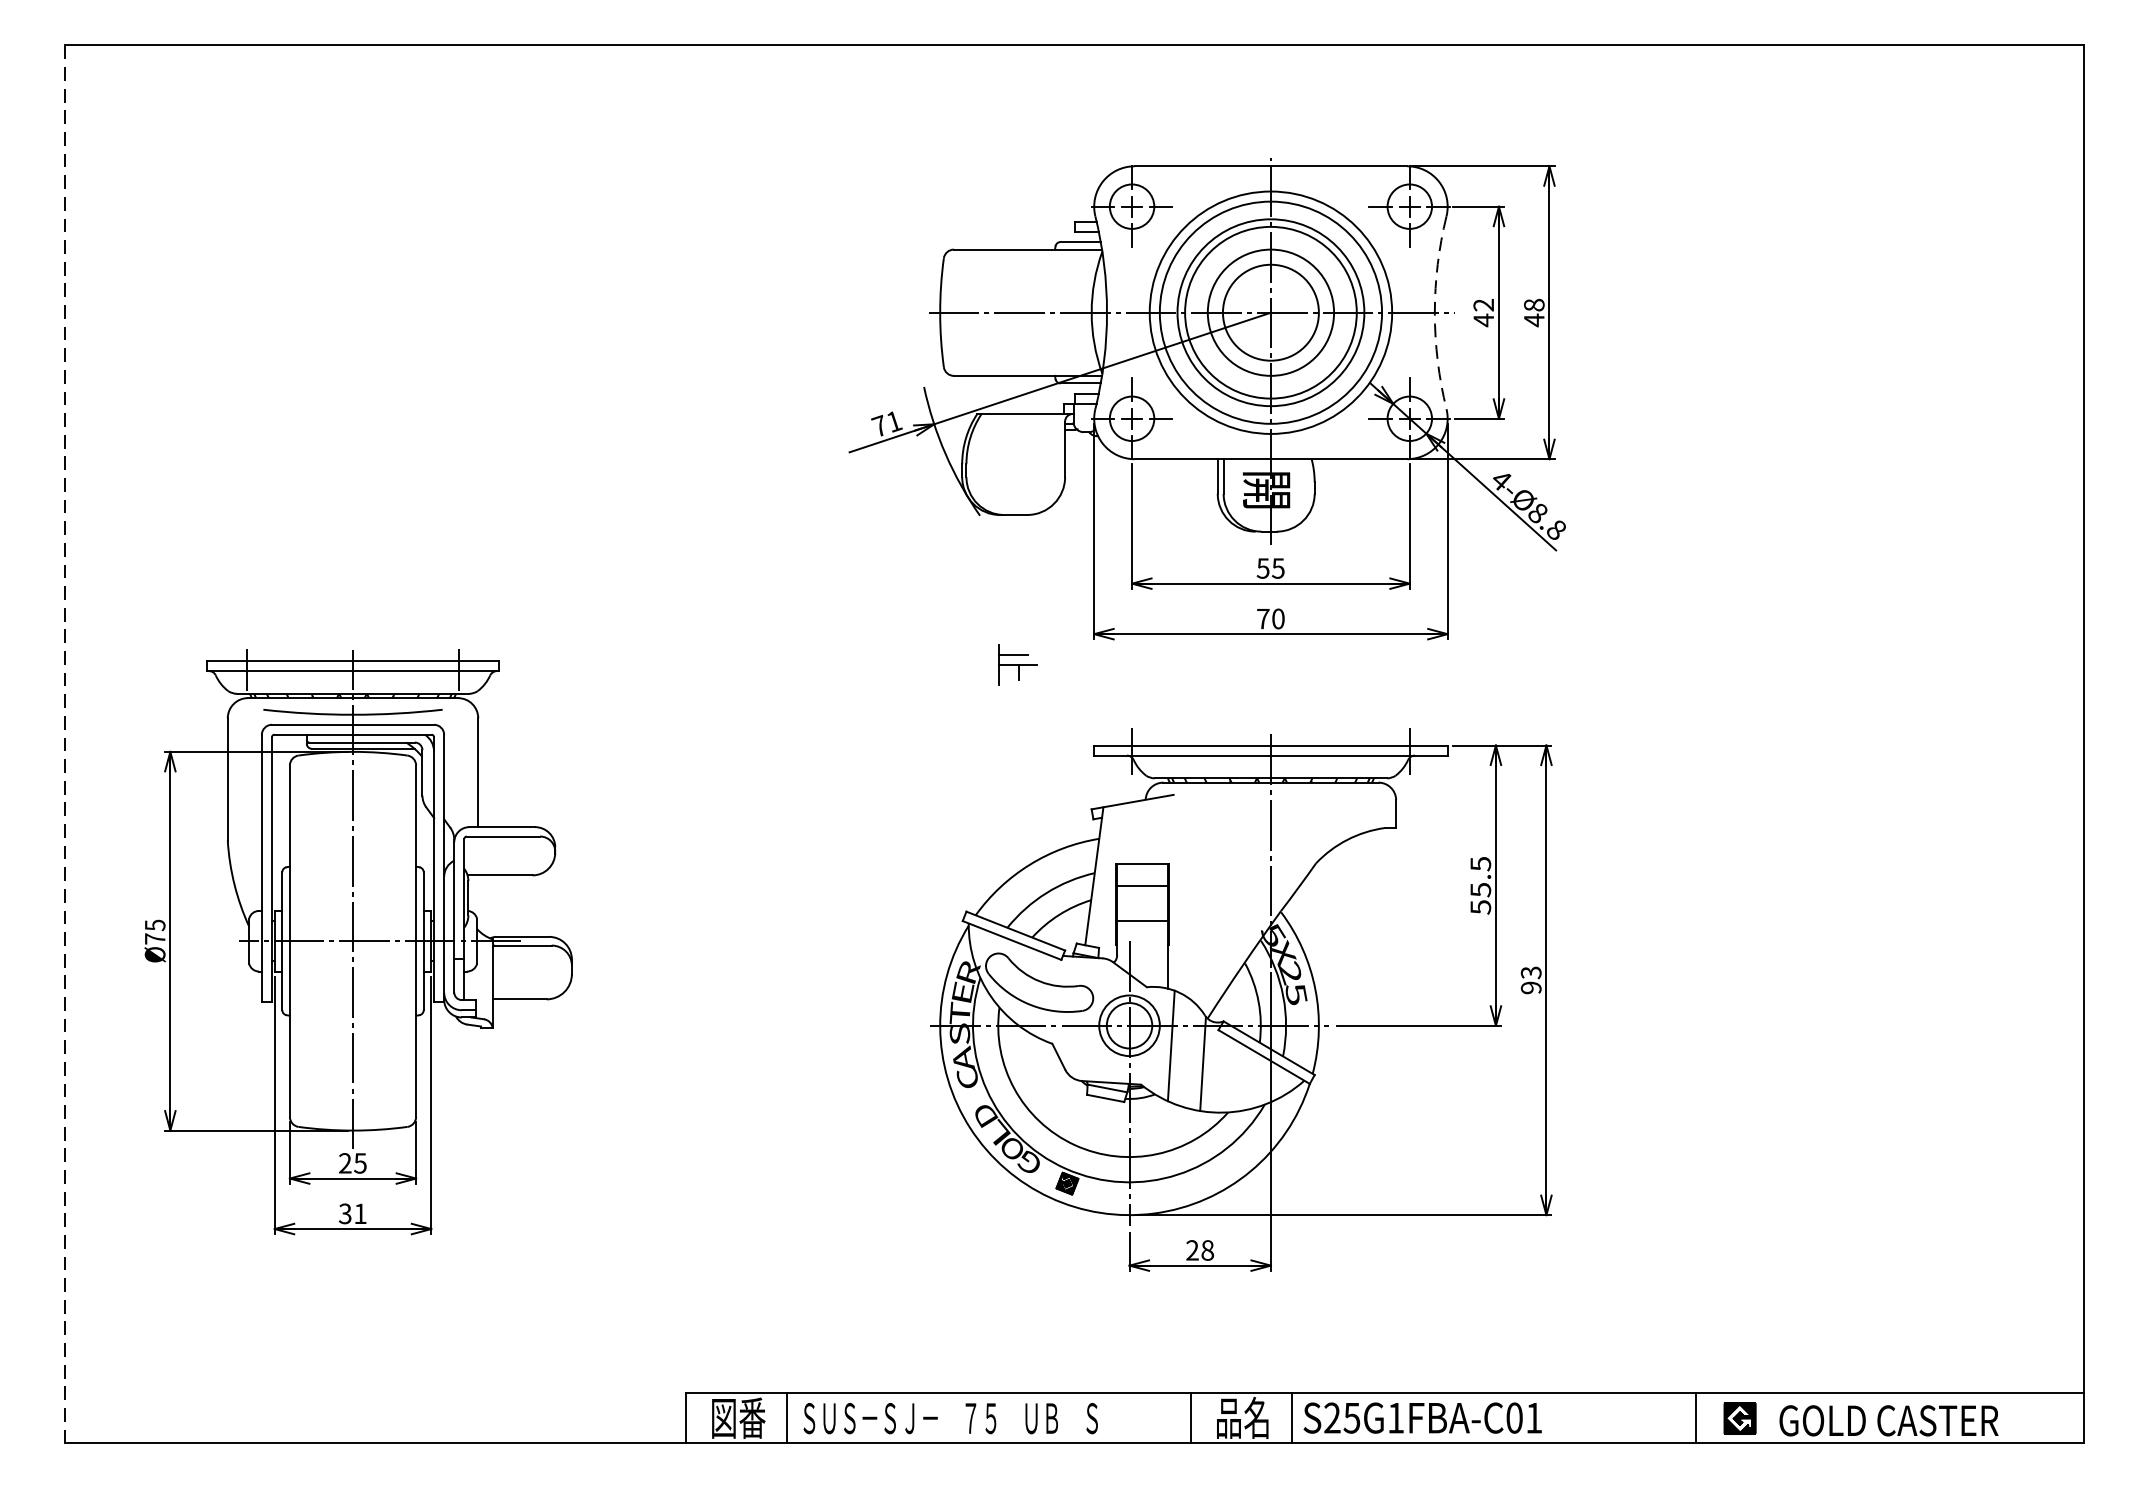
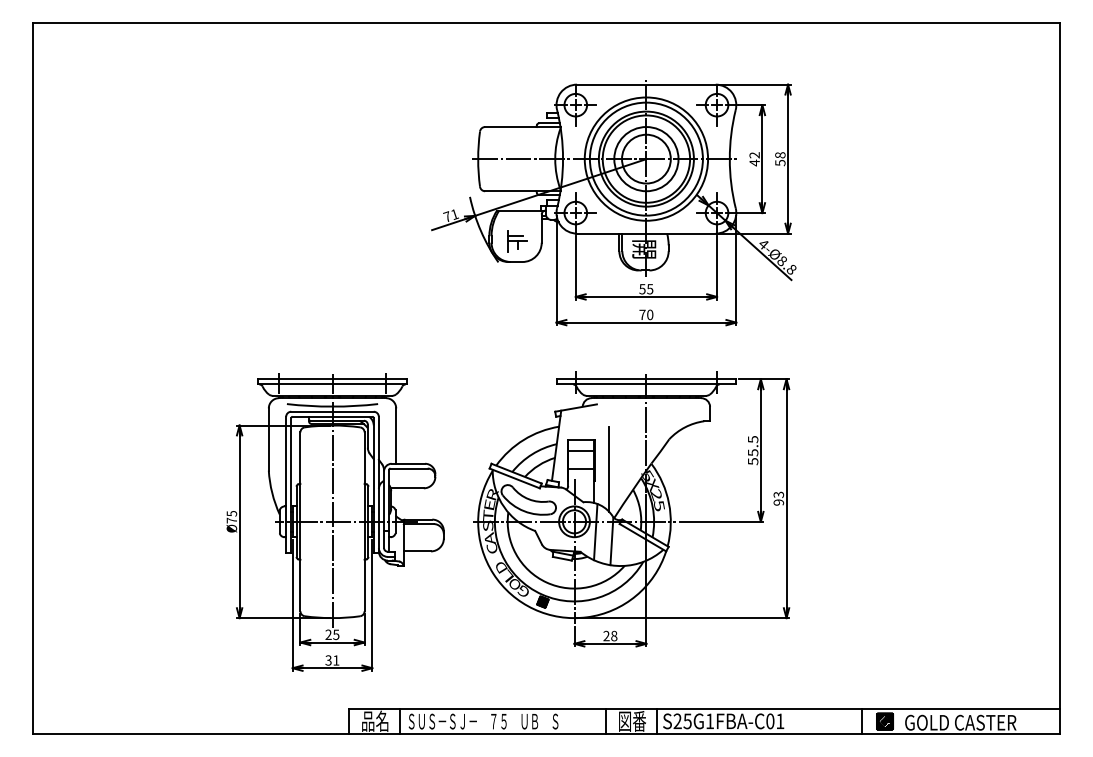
arc: (1434, 313) -> (729, 159), dashed -> solid
text: (1534, 319) -> (780, 162), 48 -> 58
part: (1017, 665) -> (517, 241), moved
line: (63, 744) -> (32, 378), dashed -> solid
line: (1196, 922) -> (608, 469), added
part: (358, 942) -> (335, 522), moved
text: (738, 1416) -> (375, 720), 図番 -> 品名
text: (1243, 1416) -> (632, 720), 品名 -> 図番

